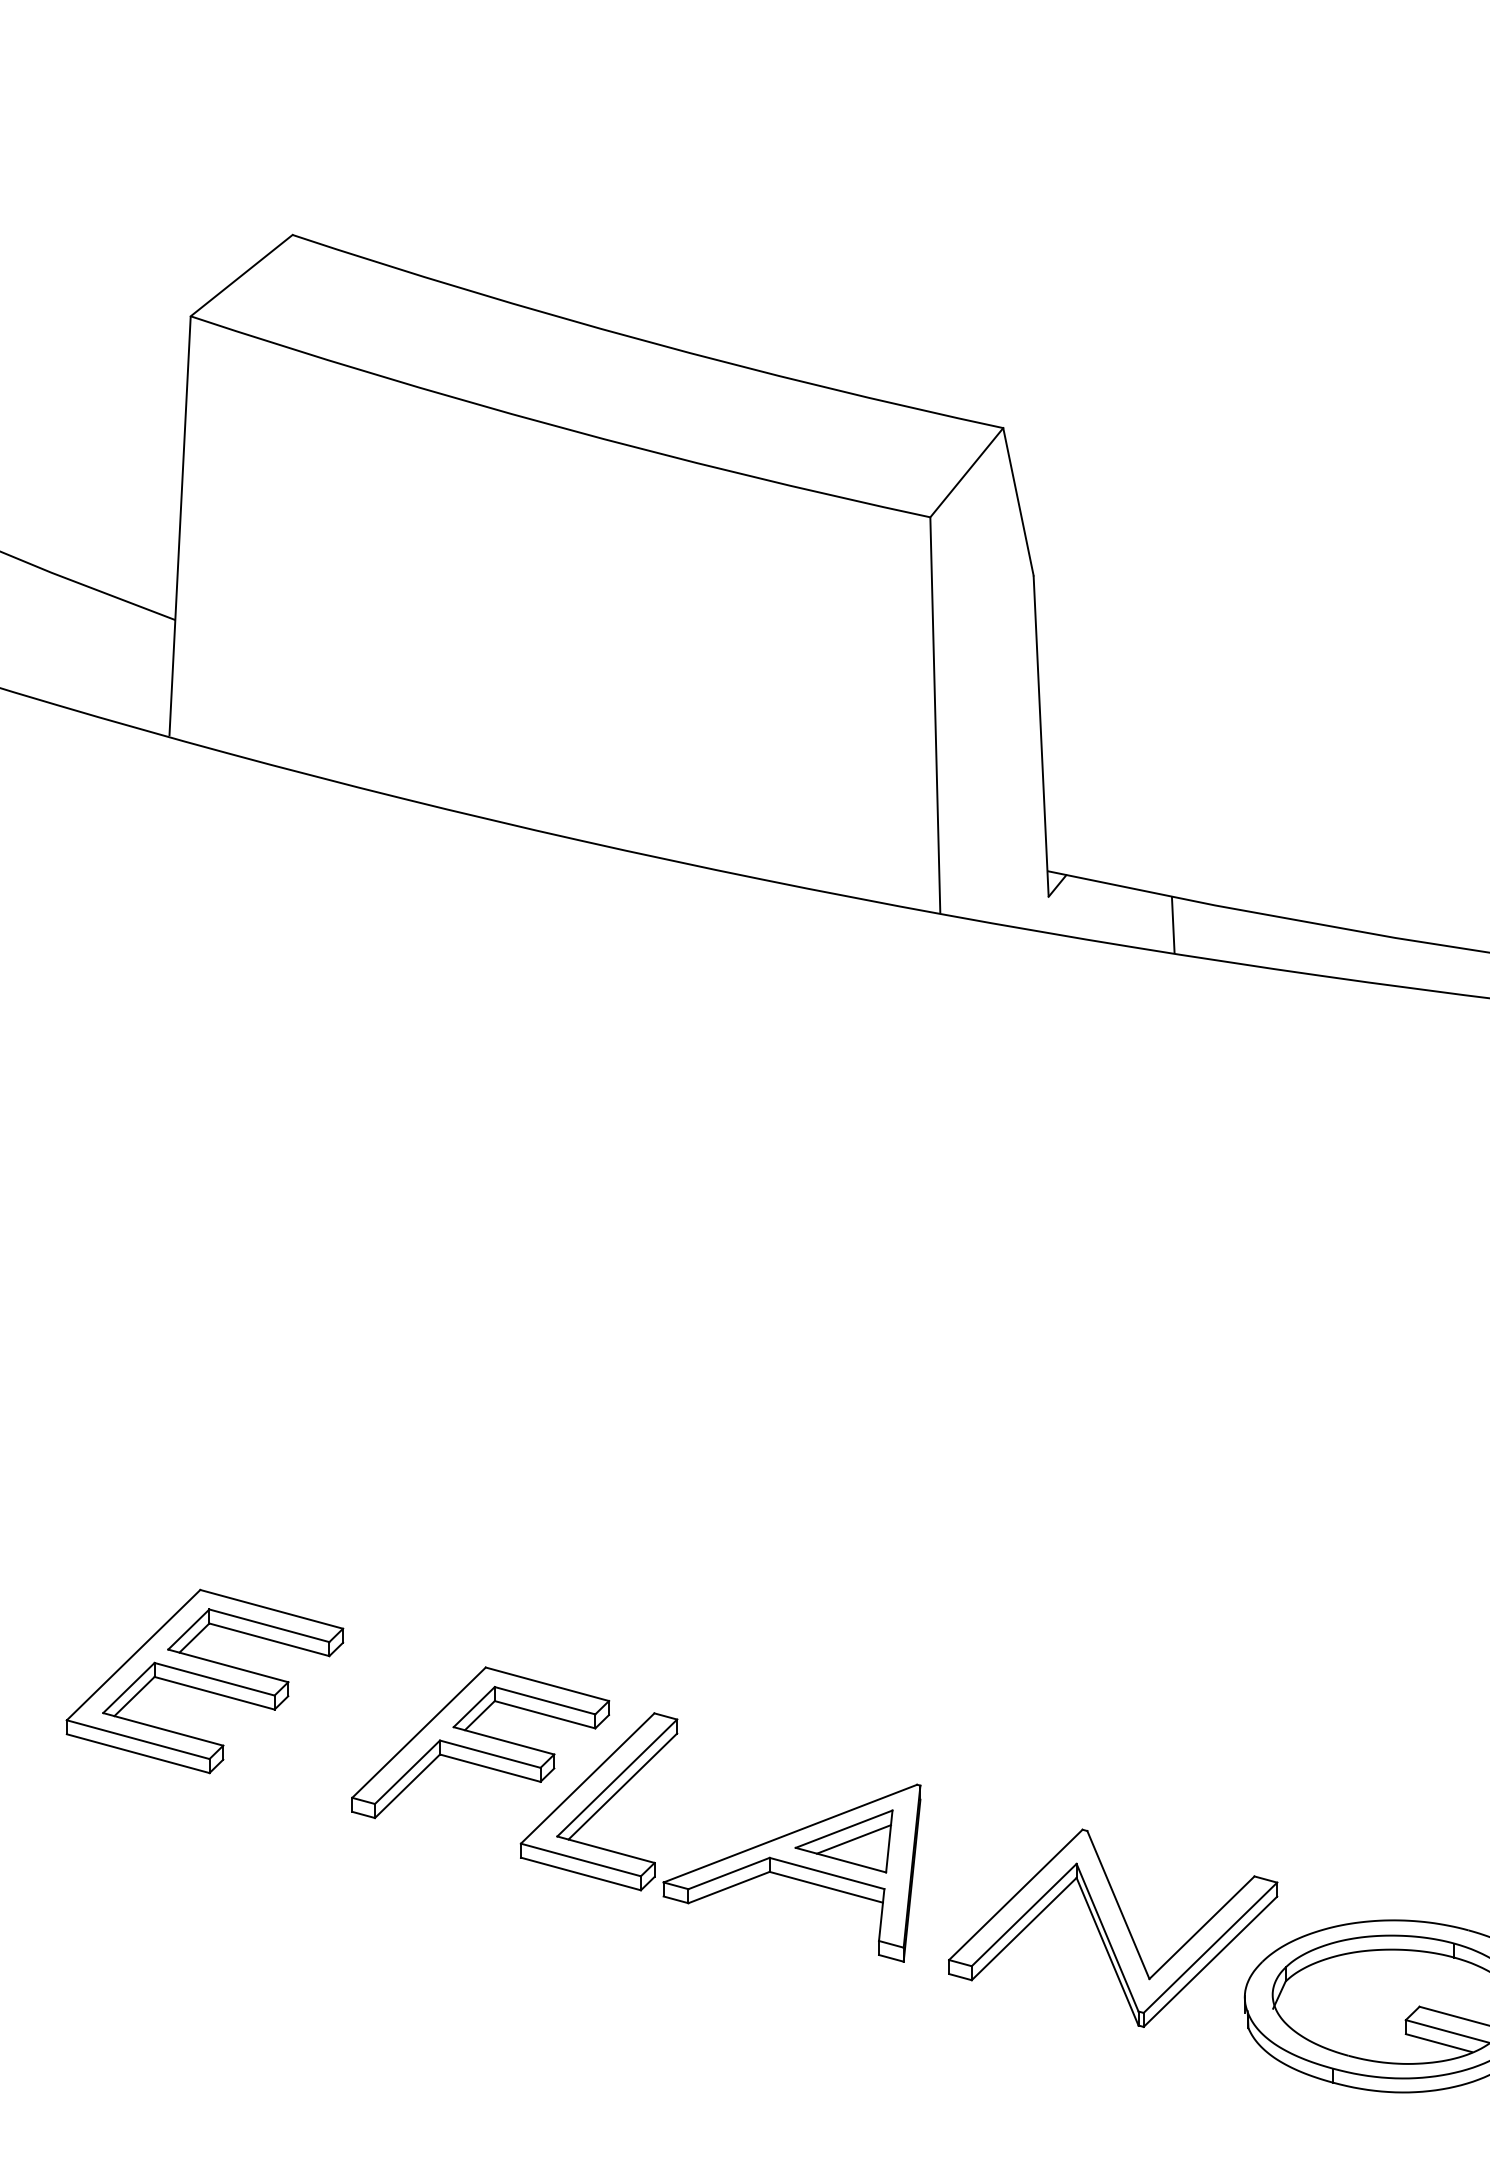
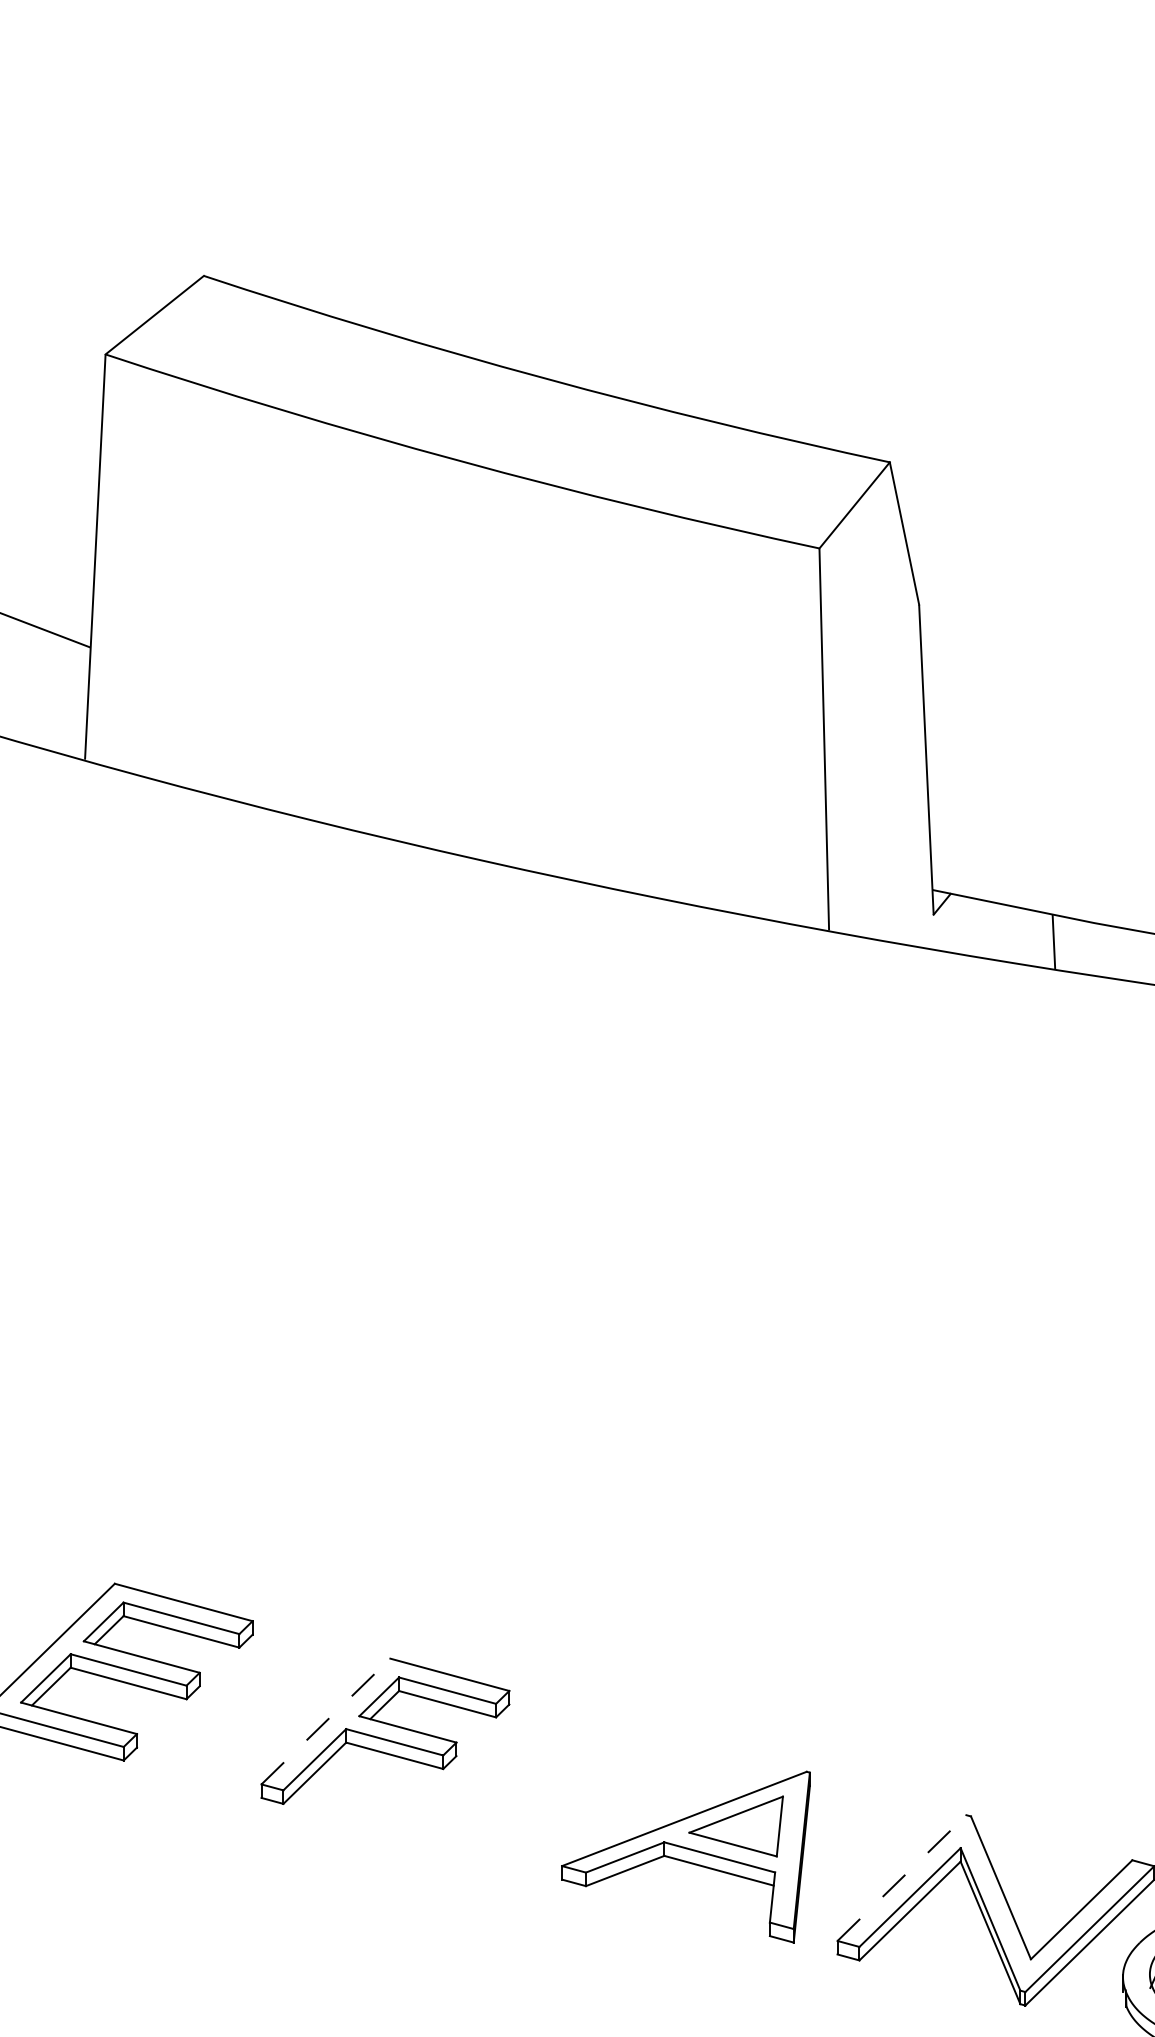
line: (419, 1732) -> (326, 1721), solid -> dashed
part: (598, 1801) -> (499, 1787), removed
line: (854, 1839) -> (746, 1824), removed
line: (1016, 1894) -> (902, 1877), solid -> dashed

